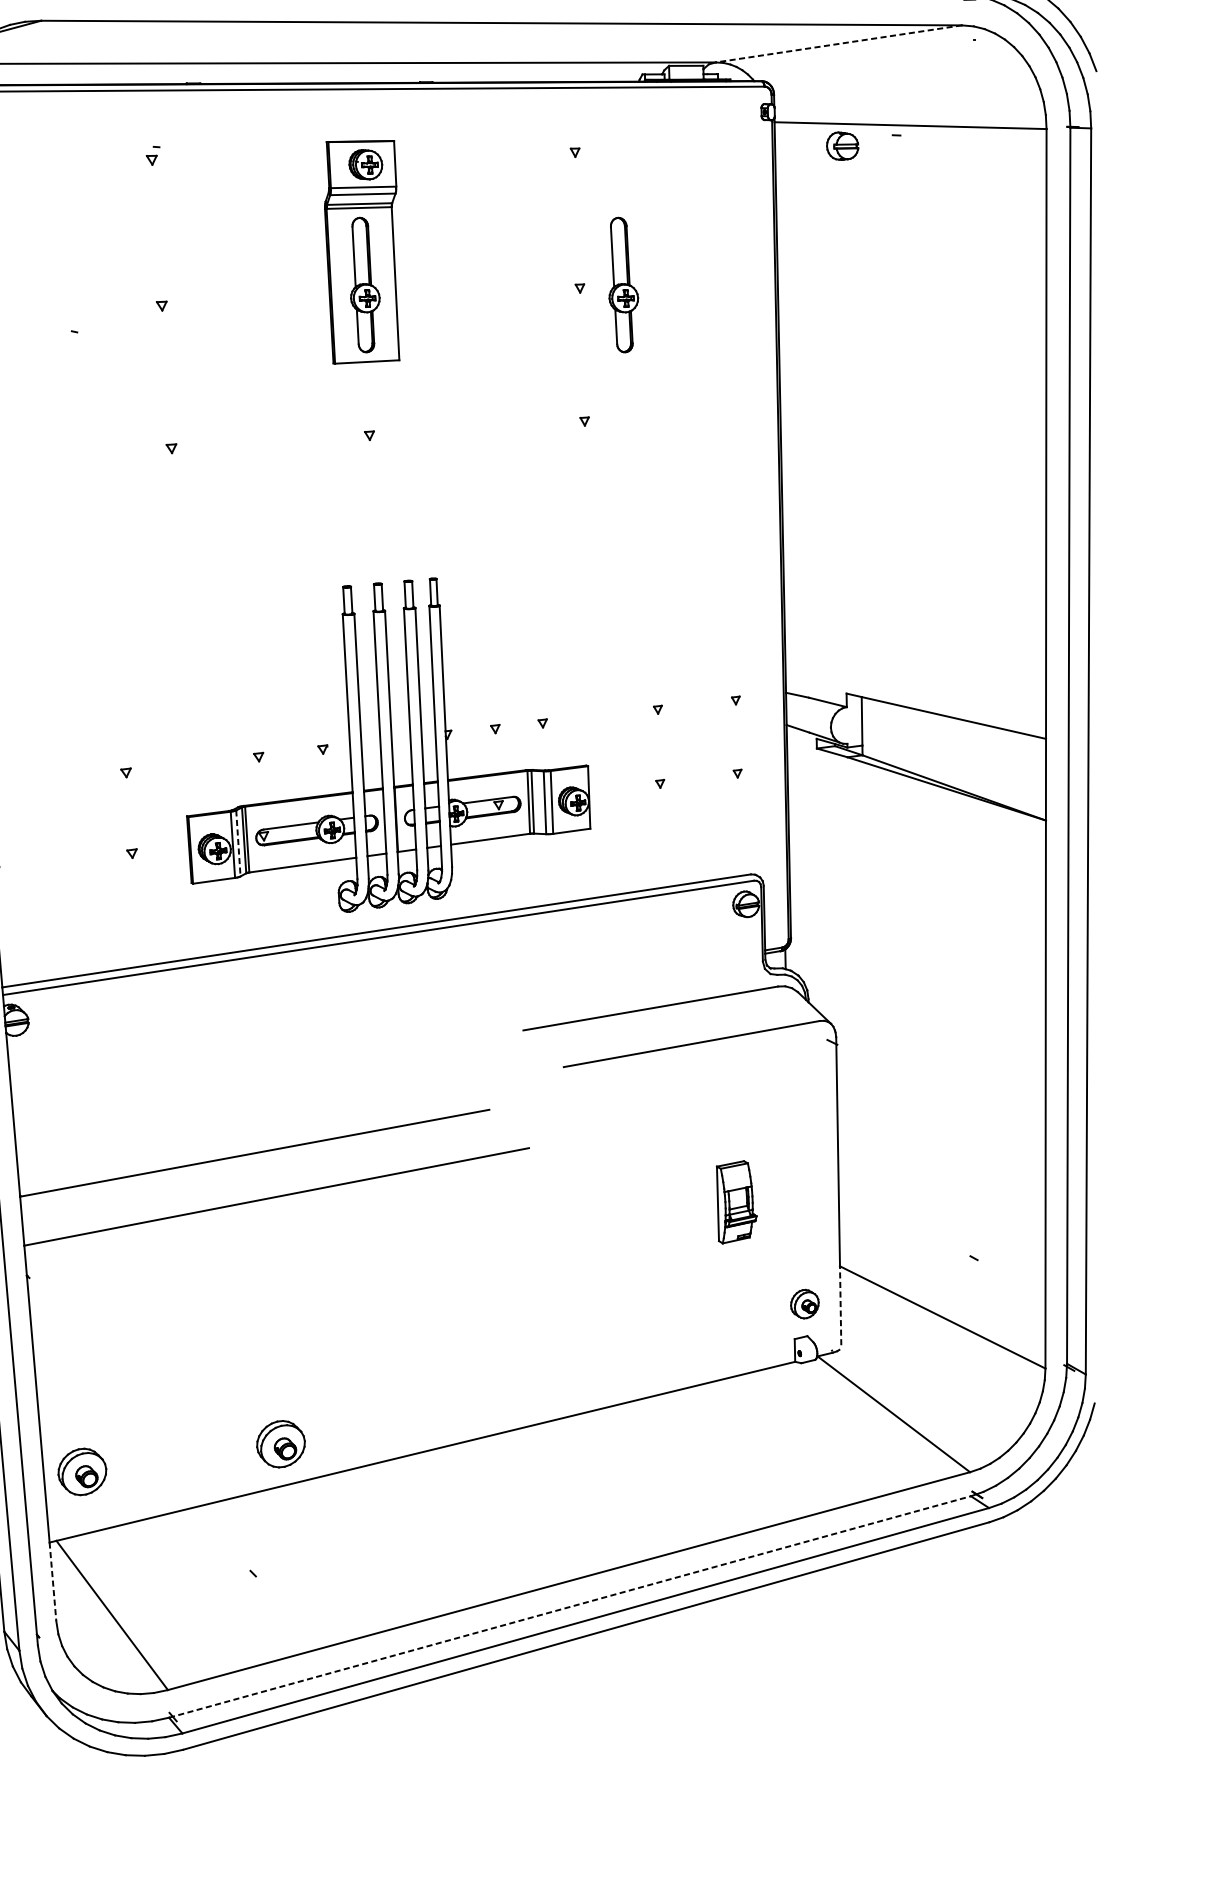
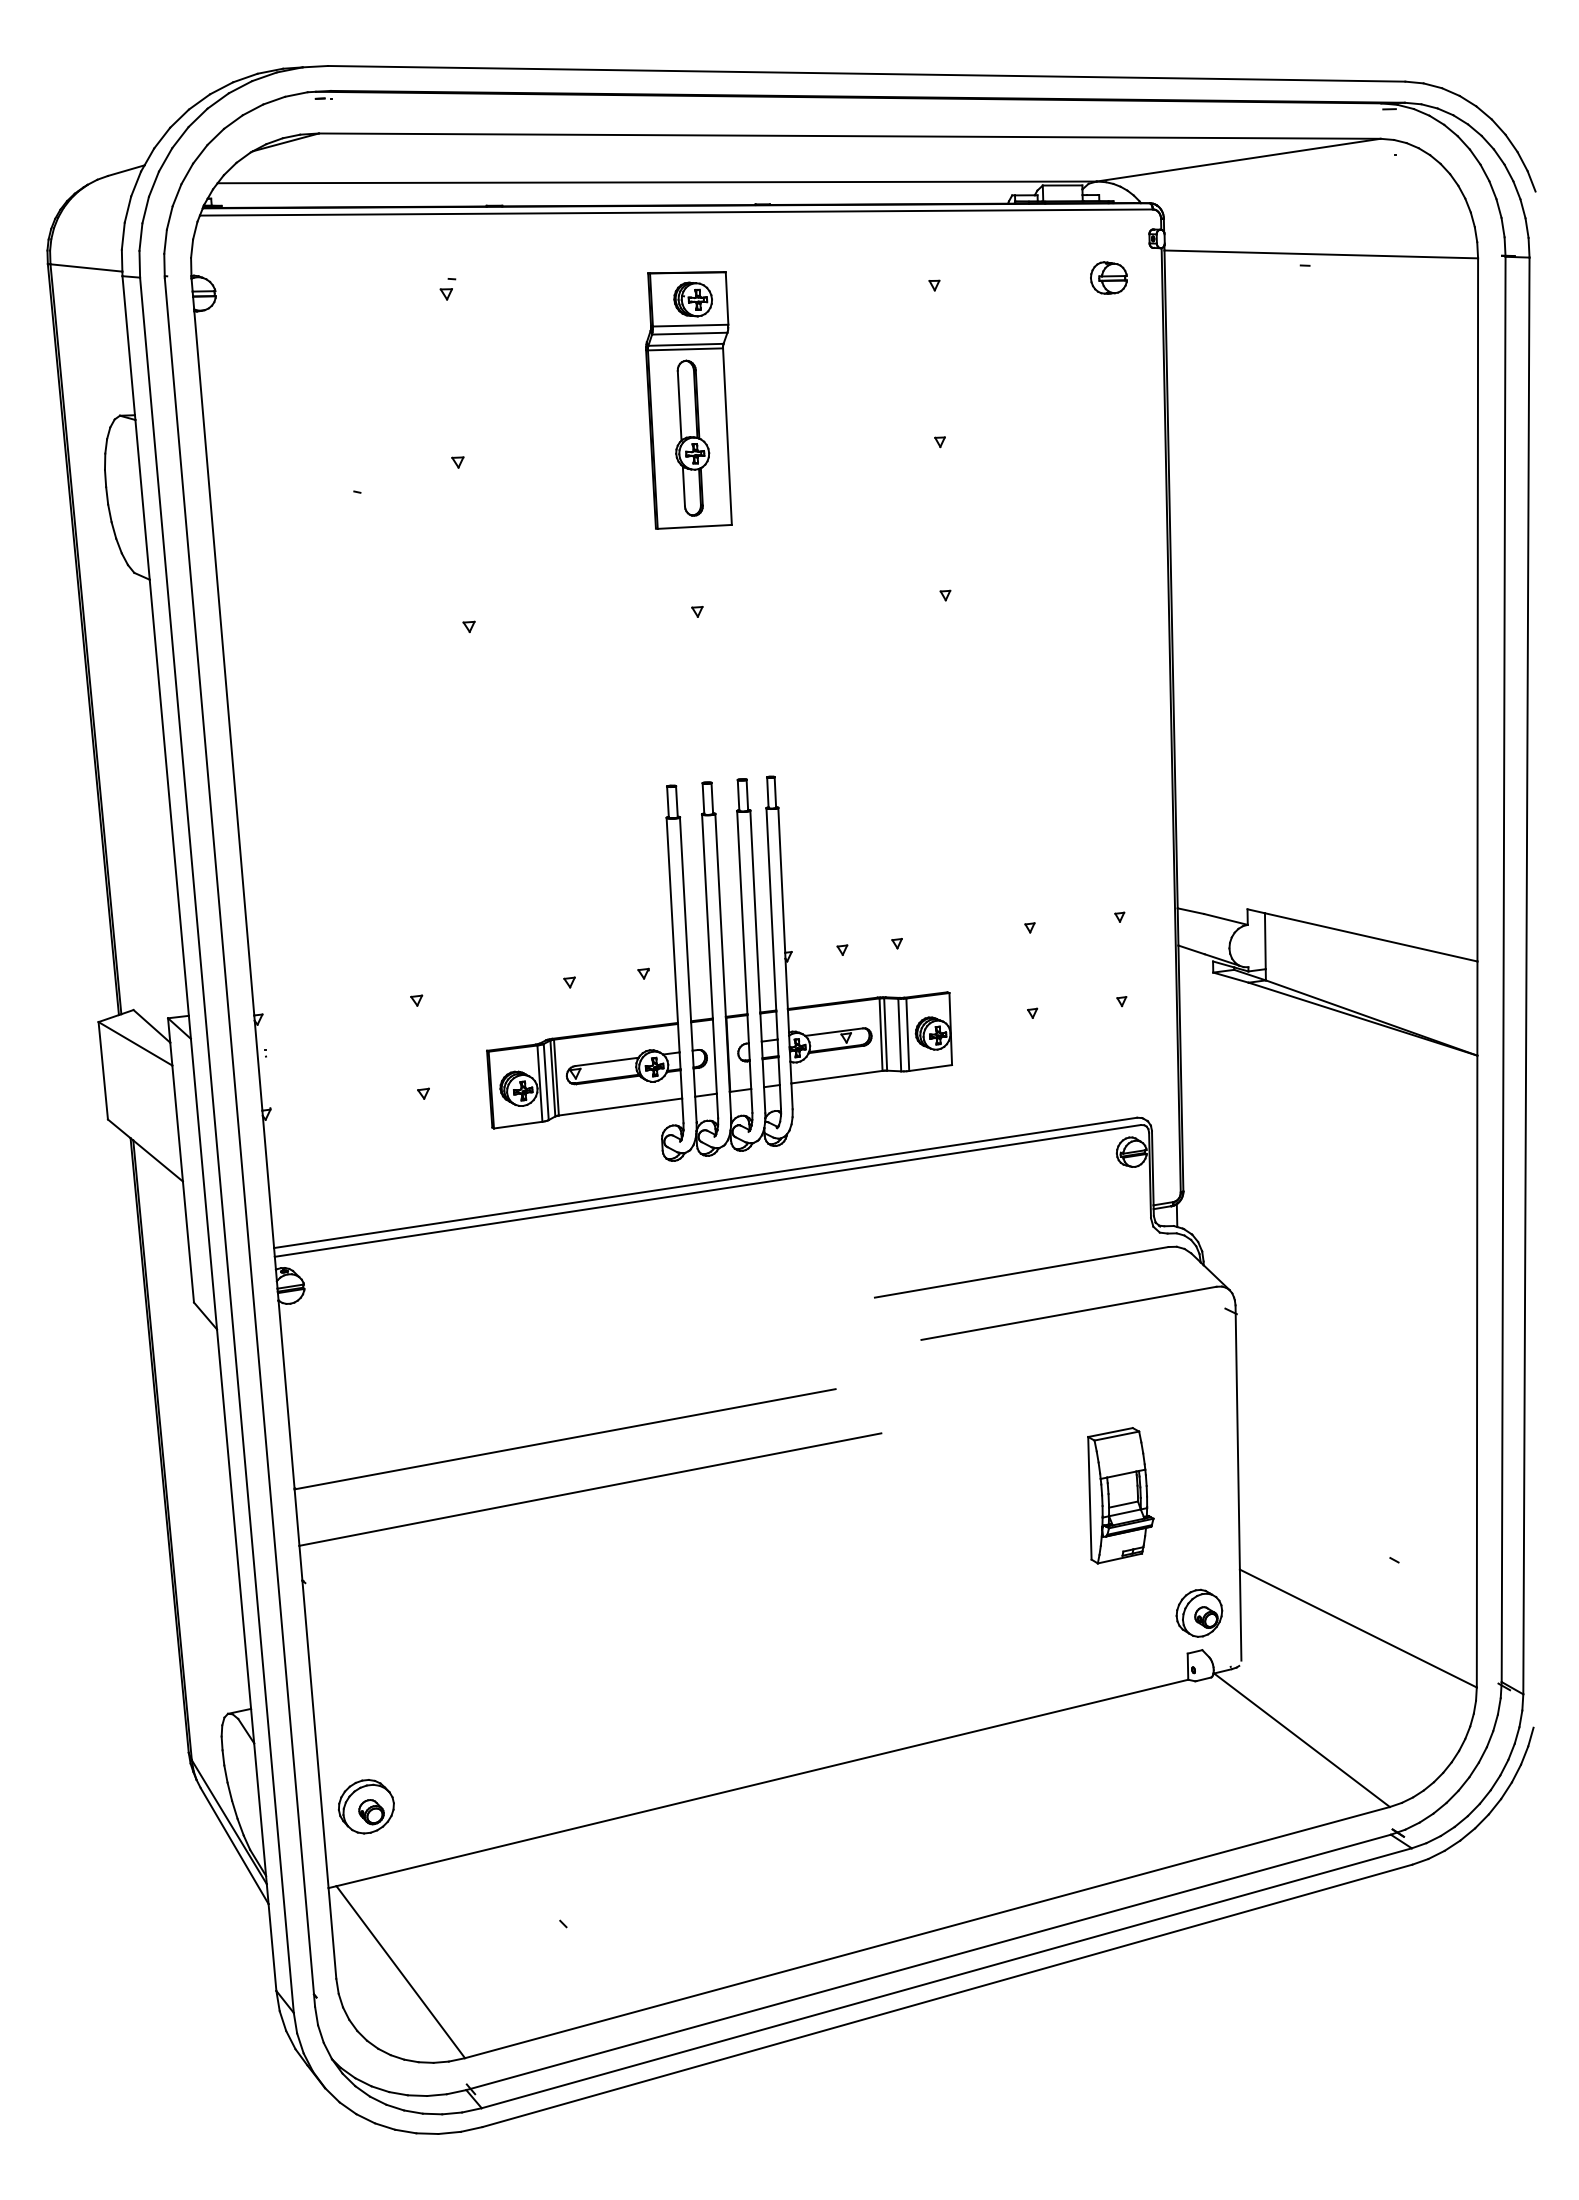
line: (838, 44) -> (1238, 160), dashed -> solid
part: (842, 145) -> (1108, 277), moved
part: (623, 284) -> (990, 437), removed
line: (238, 843) -> (546, 1082), dashed -> solid
part: (736, 1202) -> (1120, 1495), size x1.43
part: (804, 1303) -> (1199, 1612), size x1.43
line: (840, 1306) -> (1240, 1615), dashed -> solid
part: (280, 1444) -> (594, 1774), removed
line: (53, 1581) -> (332, 1933), dashed -> solid
line: (569, 1607) -> (928, 1962), dashed -> solid

